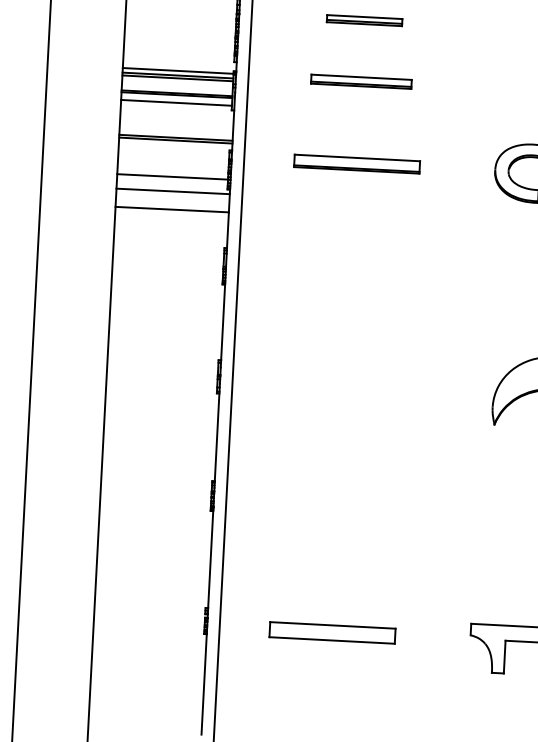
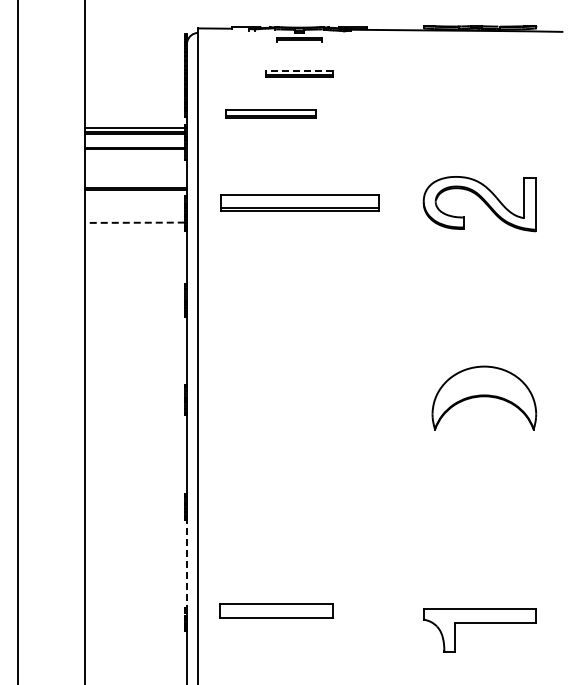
line: (364, 17) -> (299, 70), solid -> dashed
part: (361, 81) -> (270, 113), moved
line: (176, 103) -> (134, 156), removed
part: (356, 163) -> (299, 202), size x1.4
line: (172, 176) -> (134, 222), solid -> dashed
line: (173, 191) -> (136, 235), removed
line: (172, 208) -> (136, 251), removed
line: (211, 558) -> (187, 562), solid -> dashed
part: (332, 632) -> (276, 610), moved

